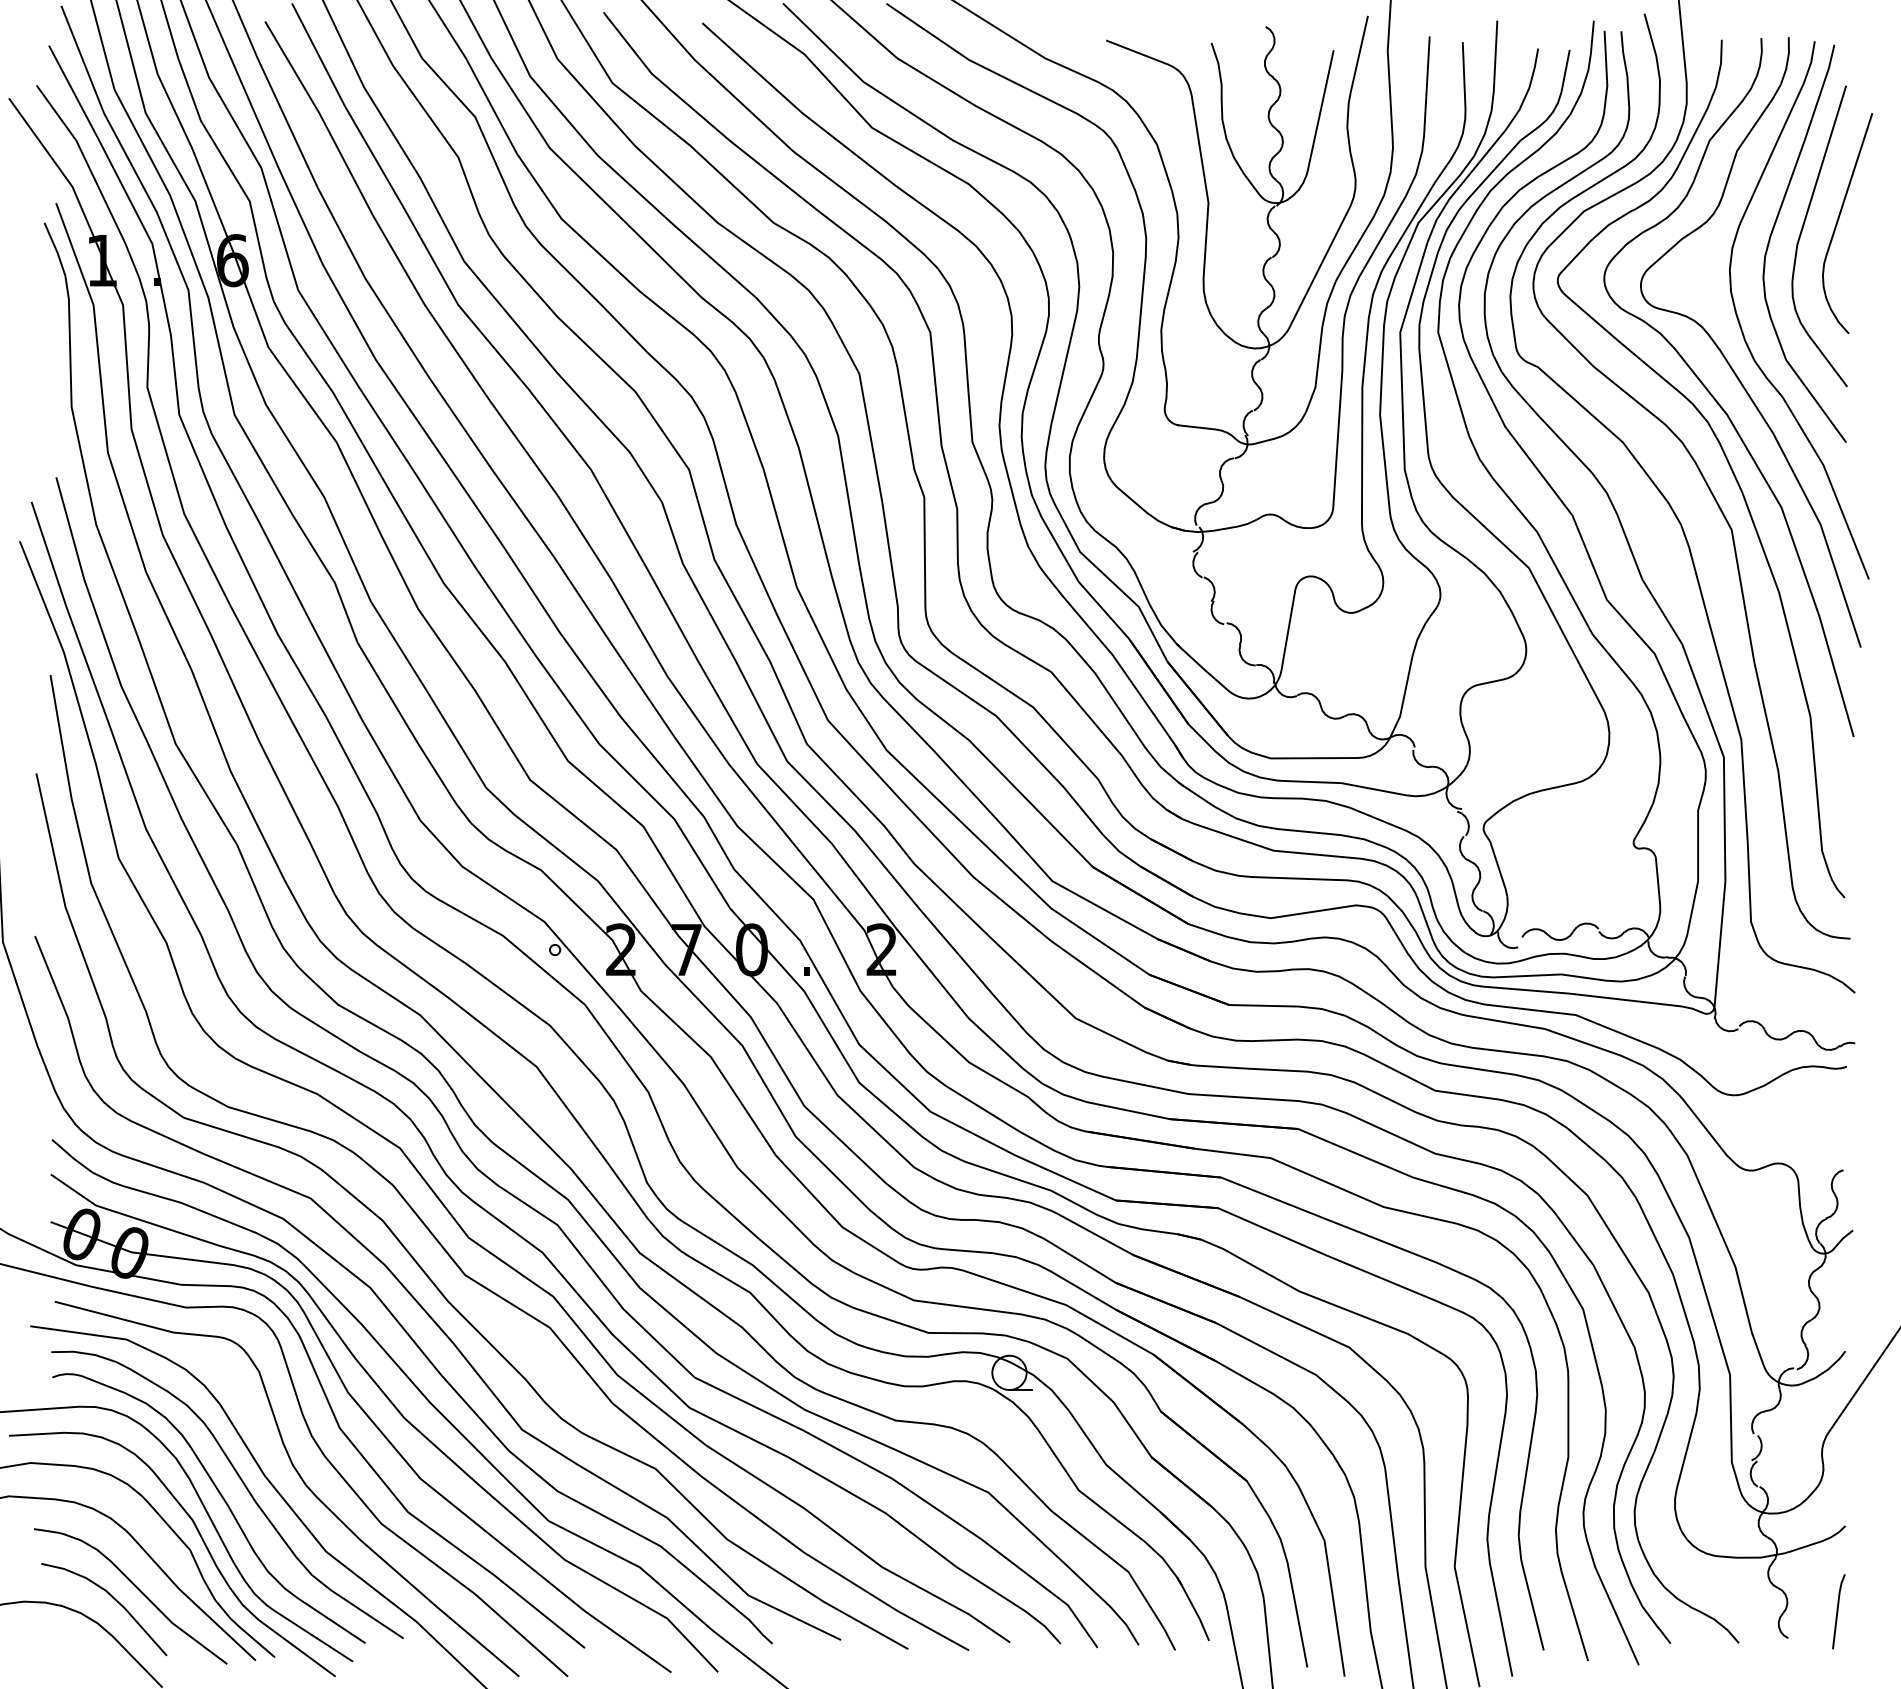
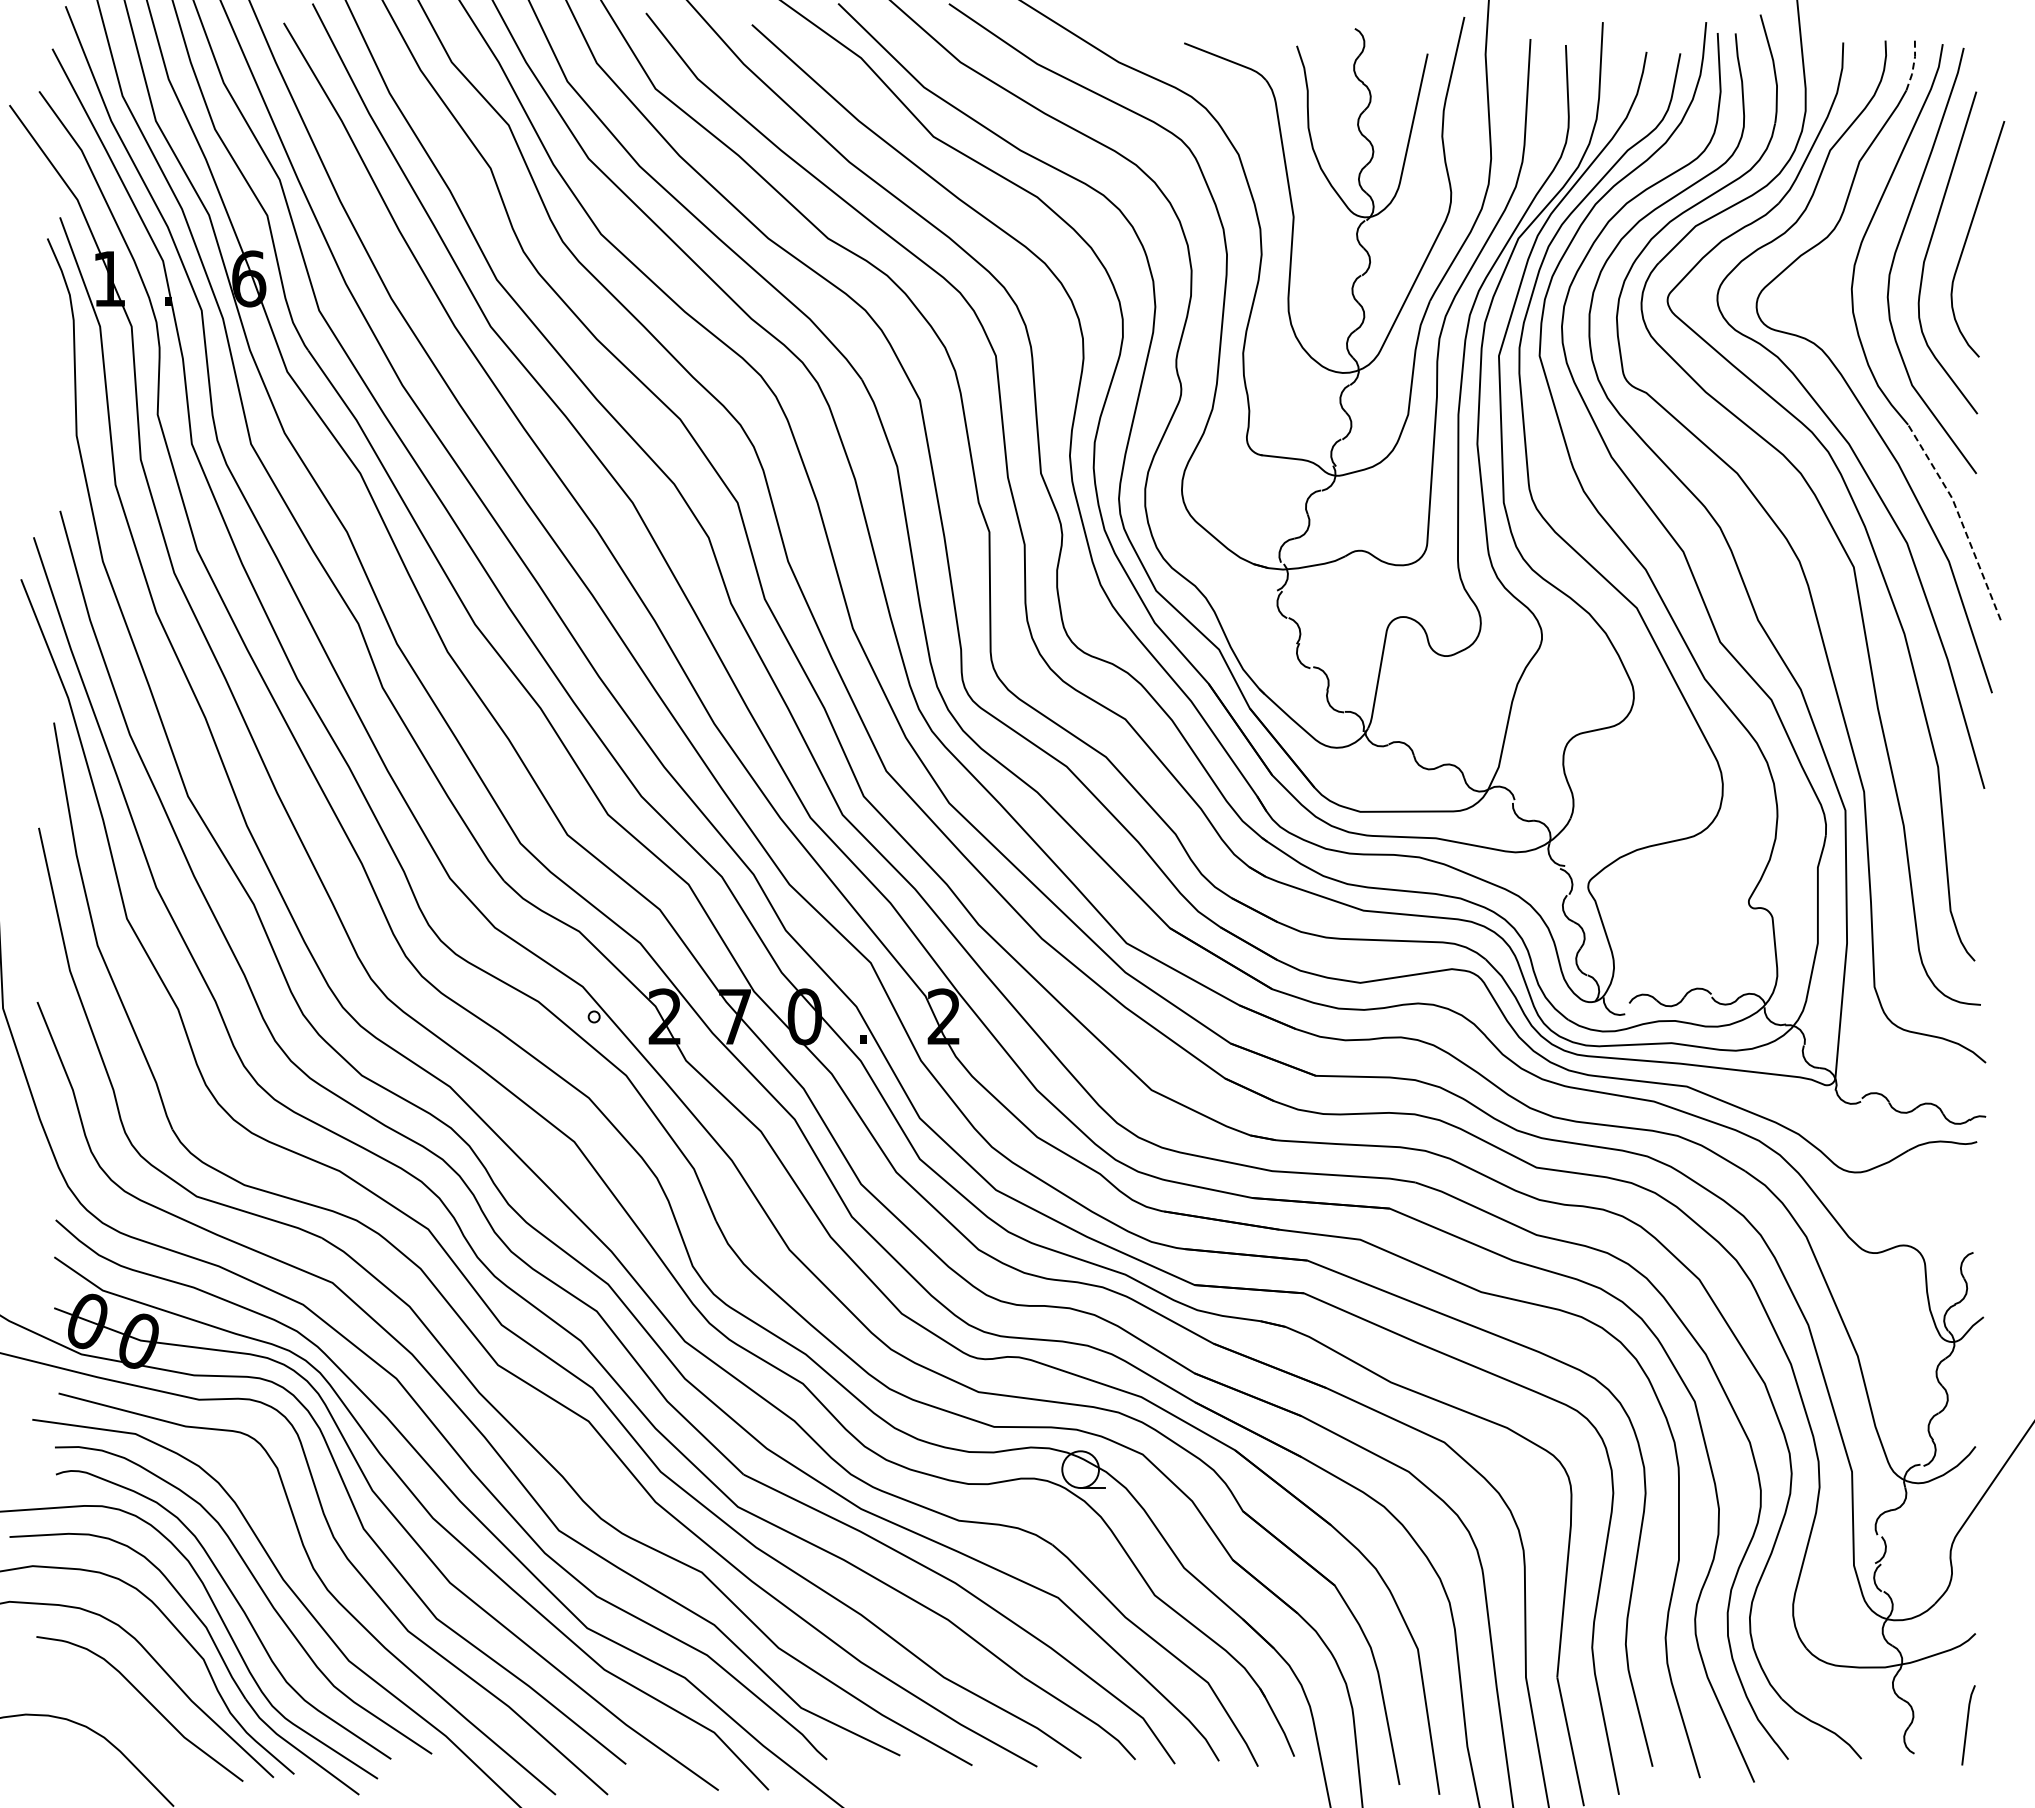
line: (1787, 61) -> (1913, 65), solid -> dashed
line: (1831, 484) -> (1960, 518), solid -> dashed
curve: (113, 1598) -> (121, 1711), removed

